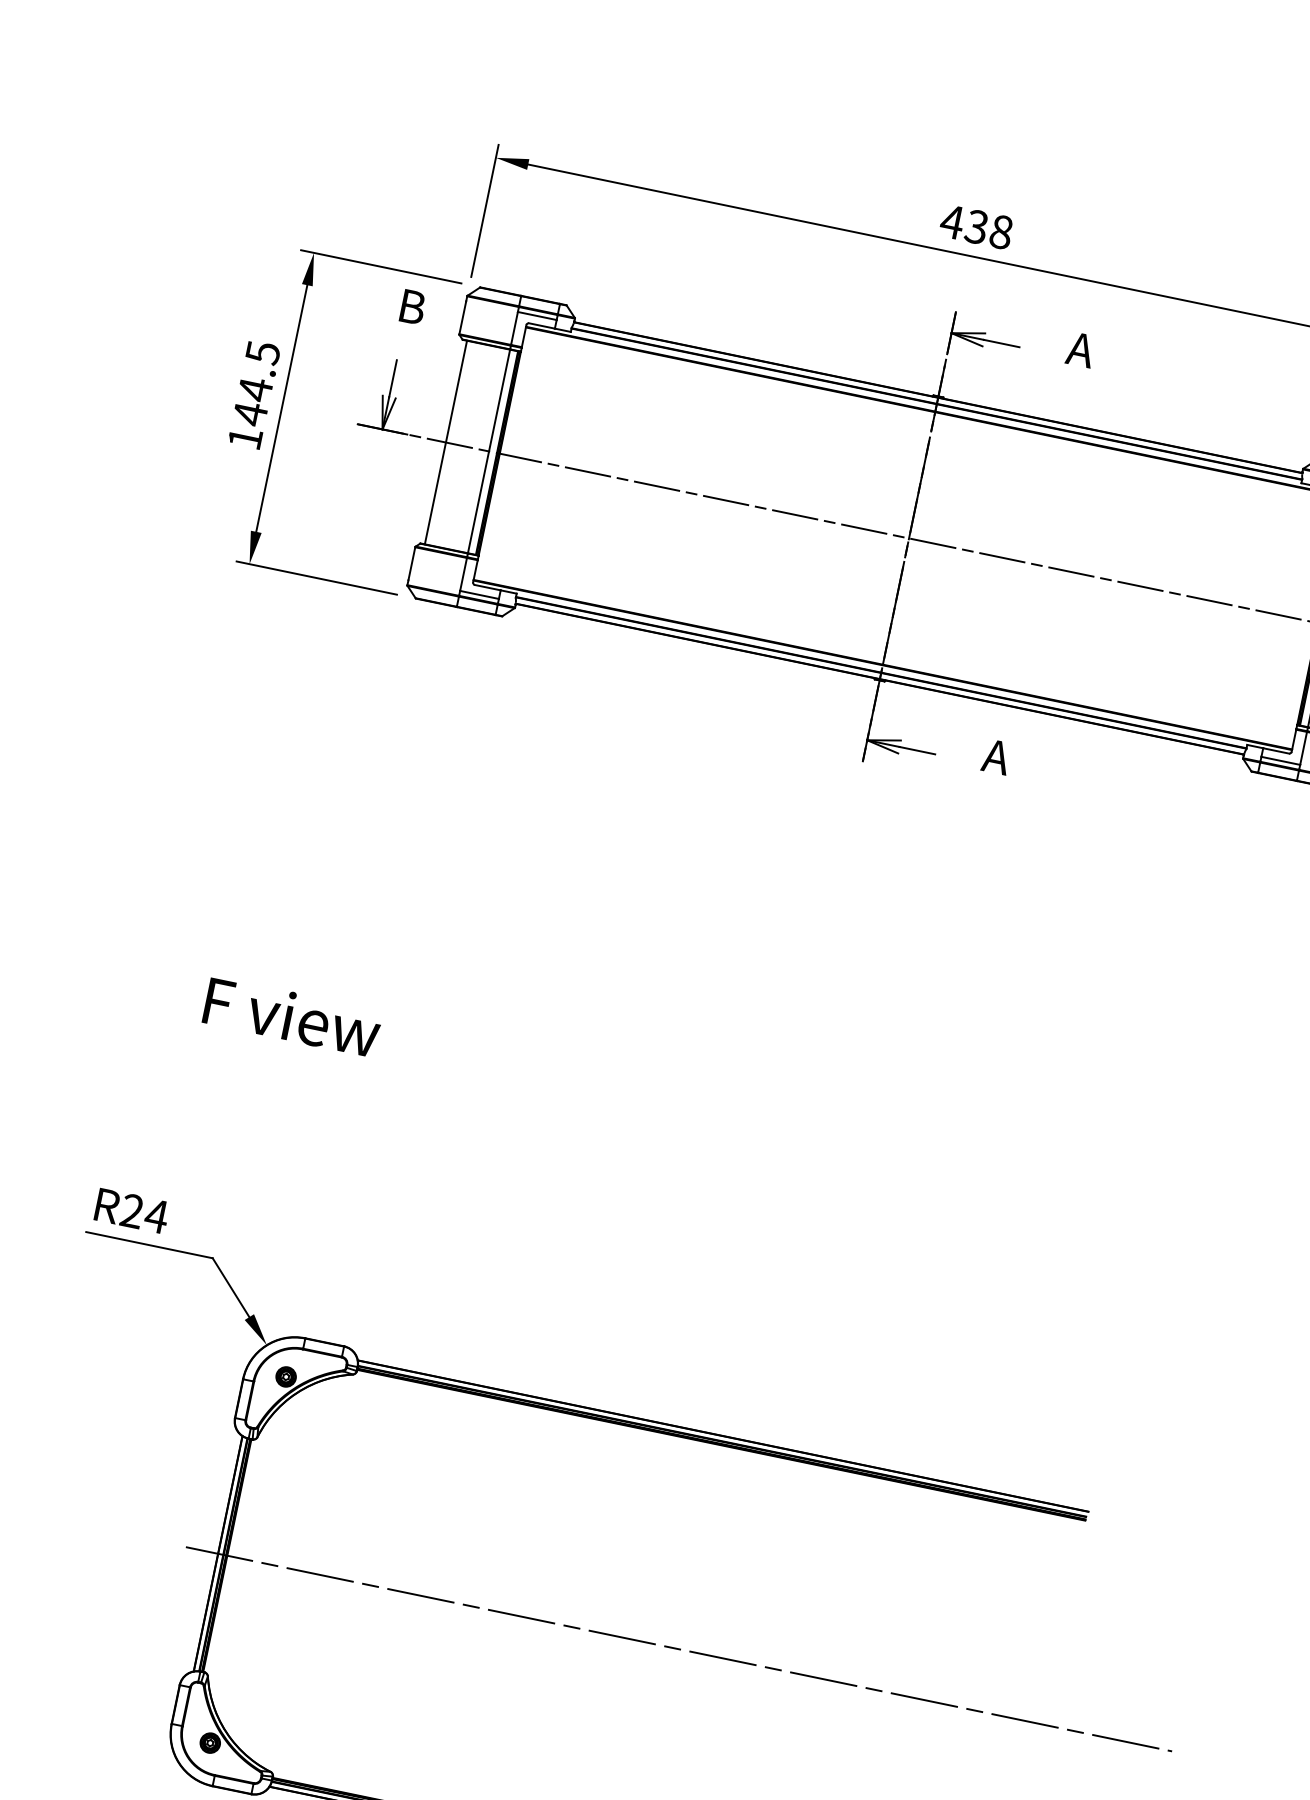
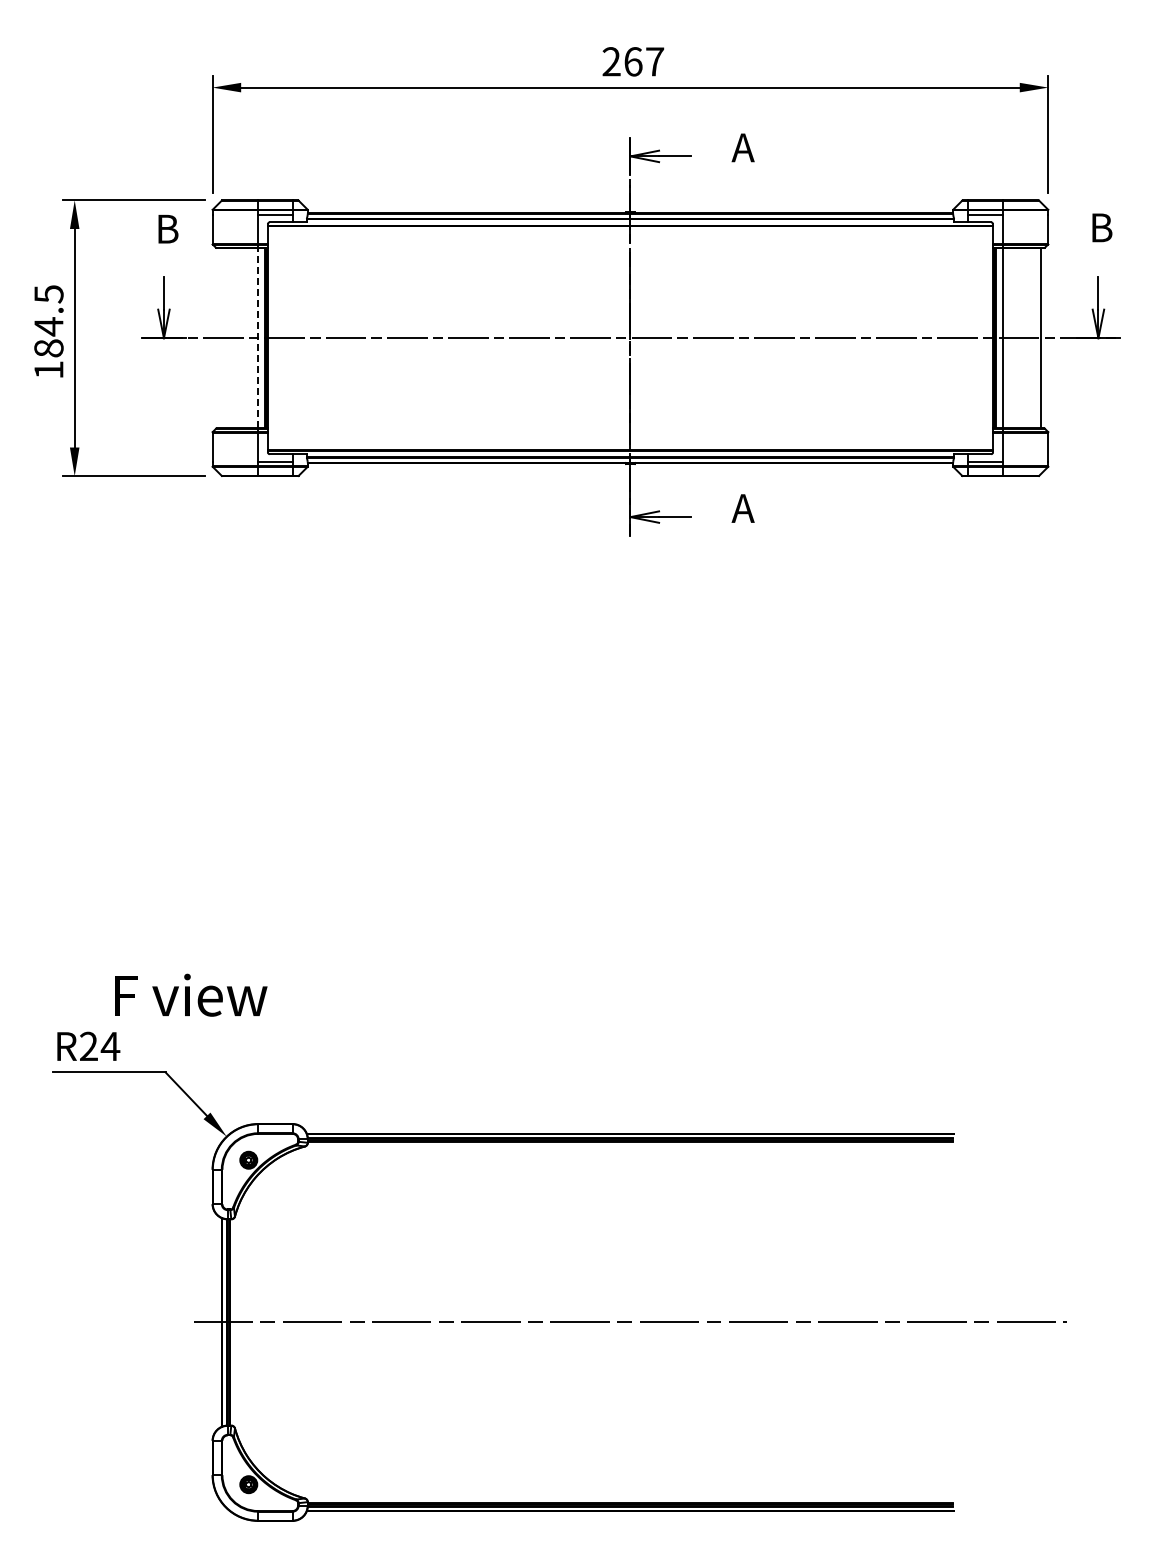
text: (976, 226) -> (632, 61), 438 -> 267
text: (249, 413) -> (48, 348), 144.5 -> 184.5
line: (446, 442) -> (220, 338), removed
line: (489, 450) -> (258, 337), solid -> dashed
text: (293, 1016) -> (191, 994), moved

